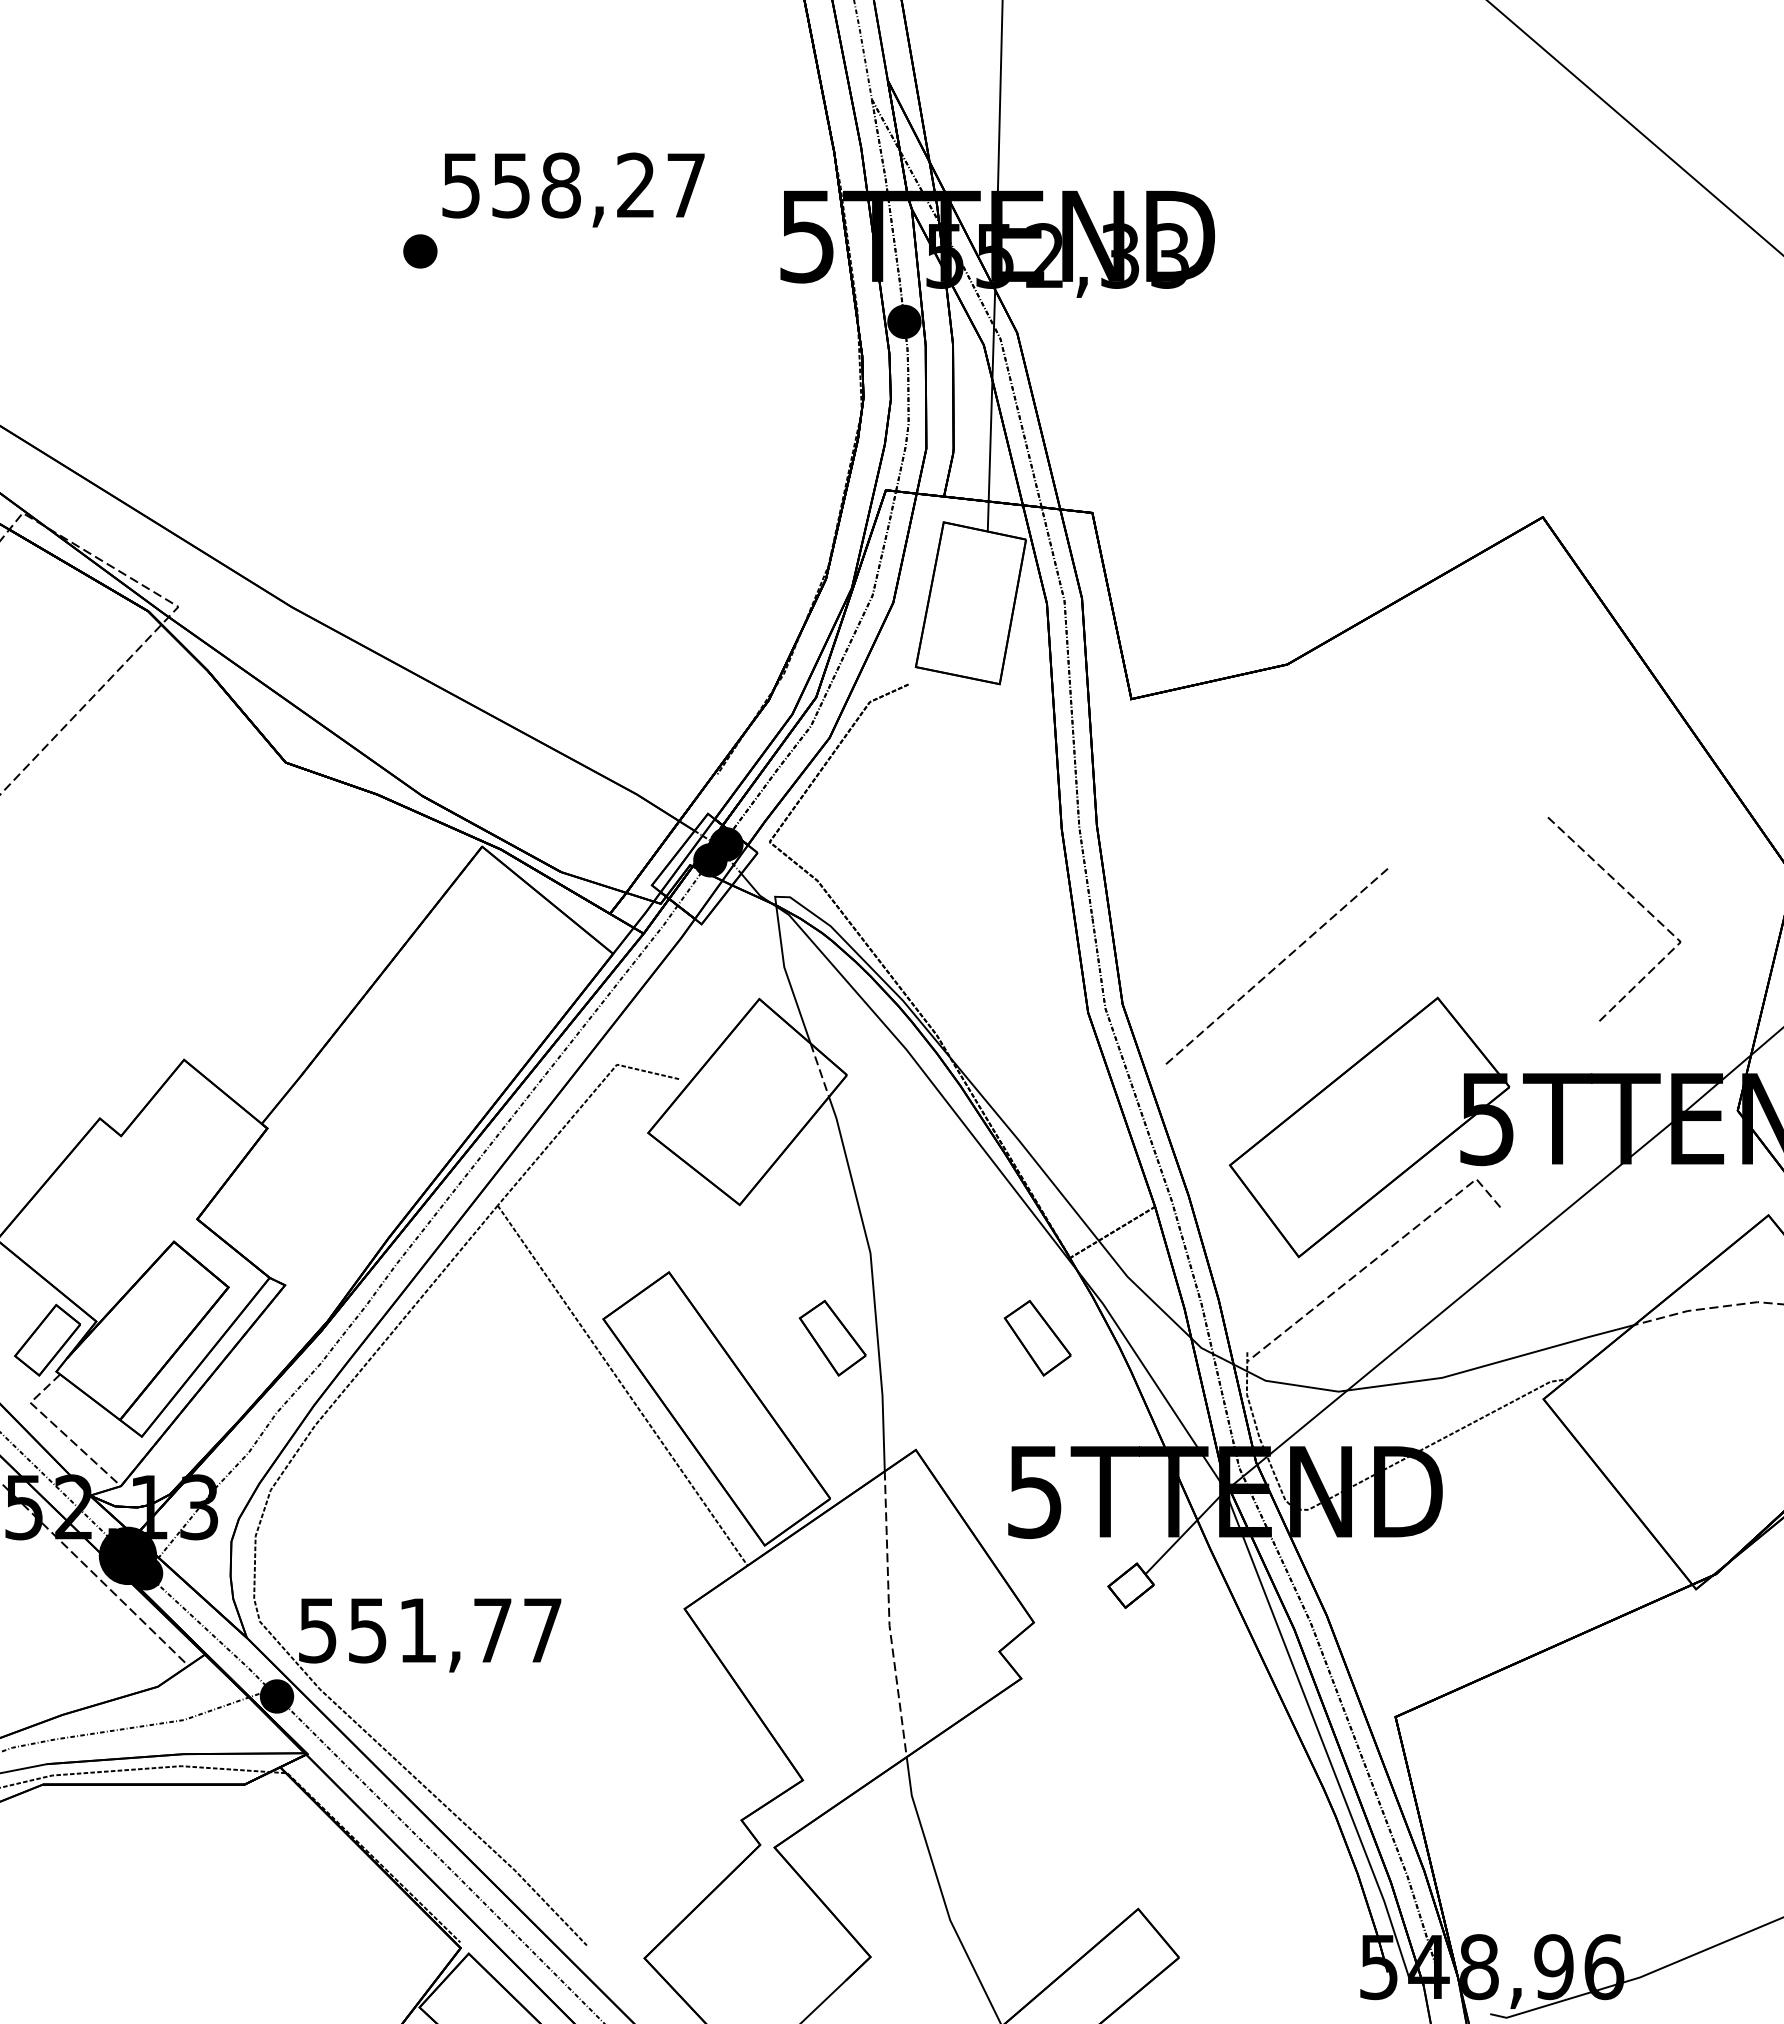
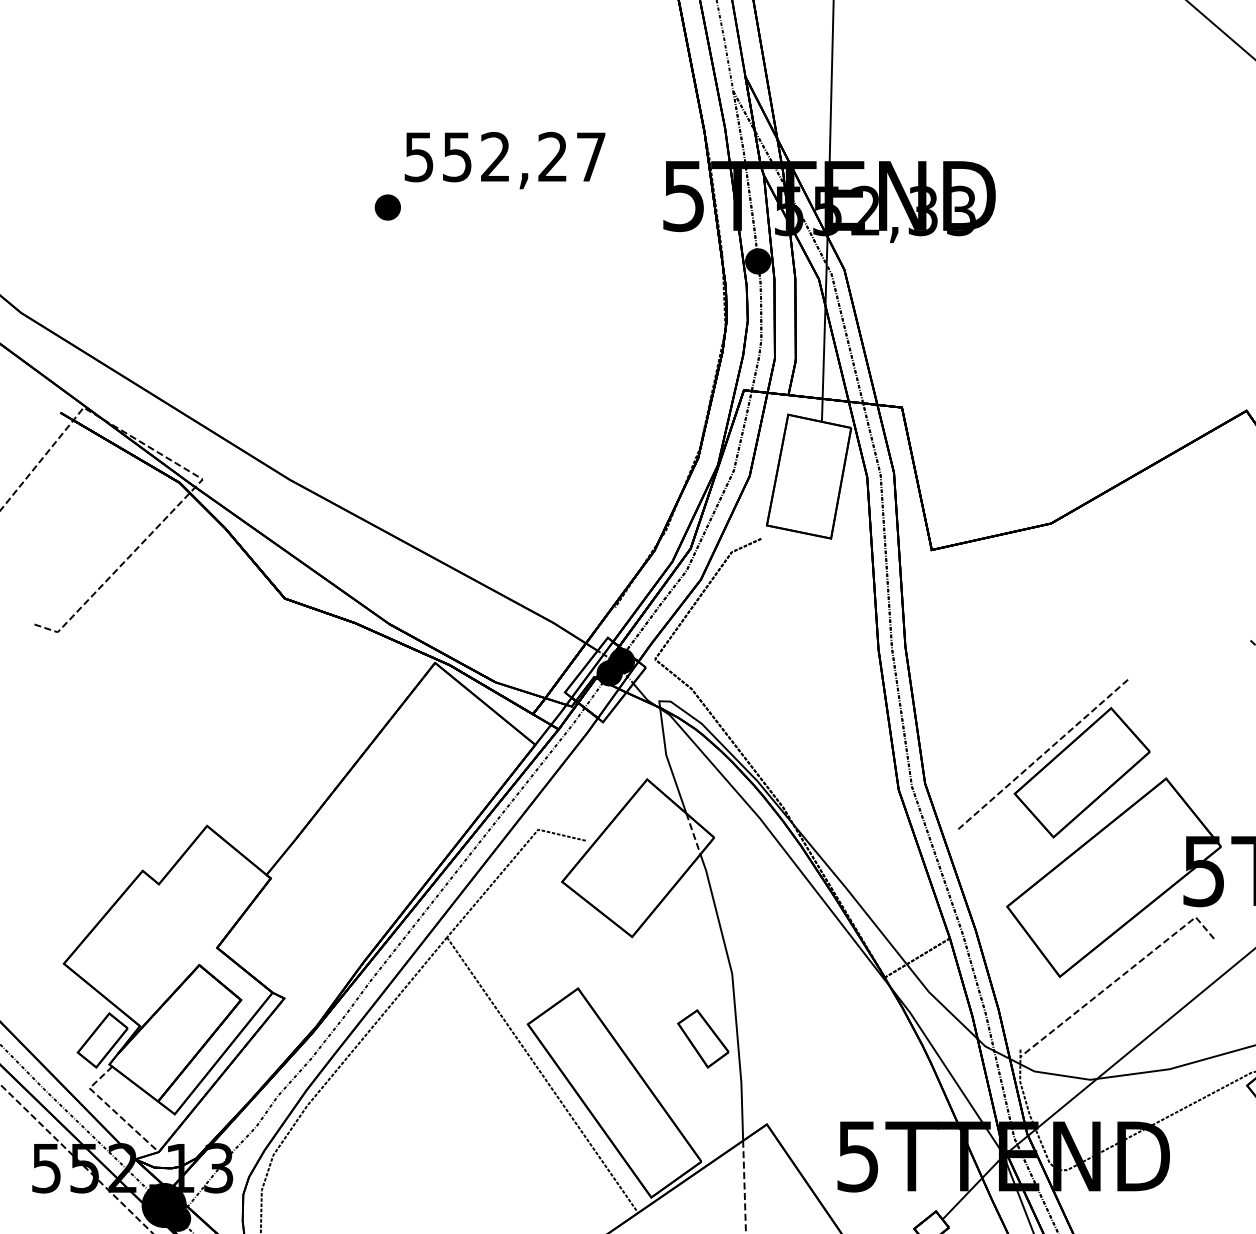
text: (560, 185) -> (495, 157), 558,27 -> 552,27
part: (1327, 989) -> (1081, 772), added
part: (1037, 1338) -> (859, 1039), removed

